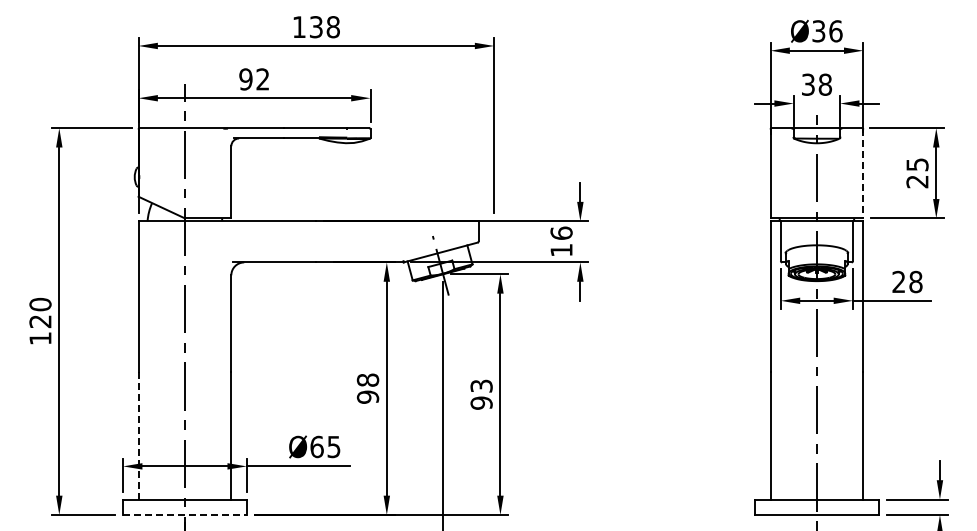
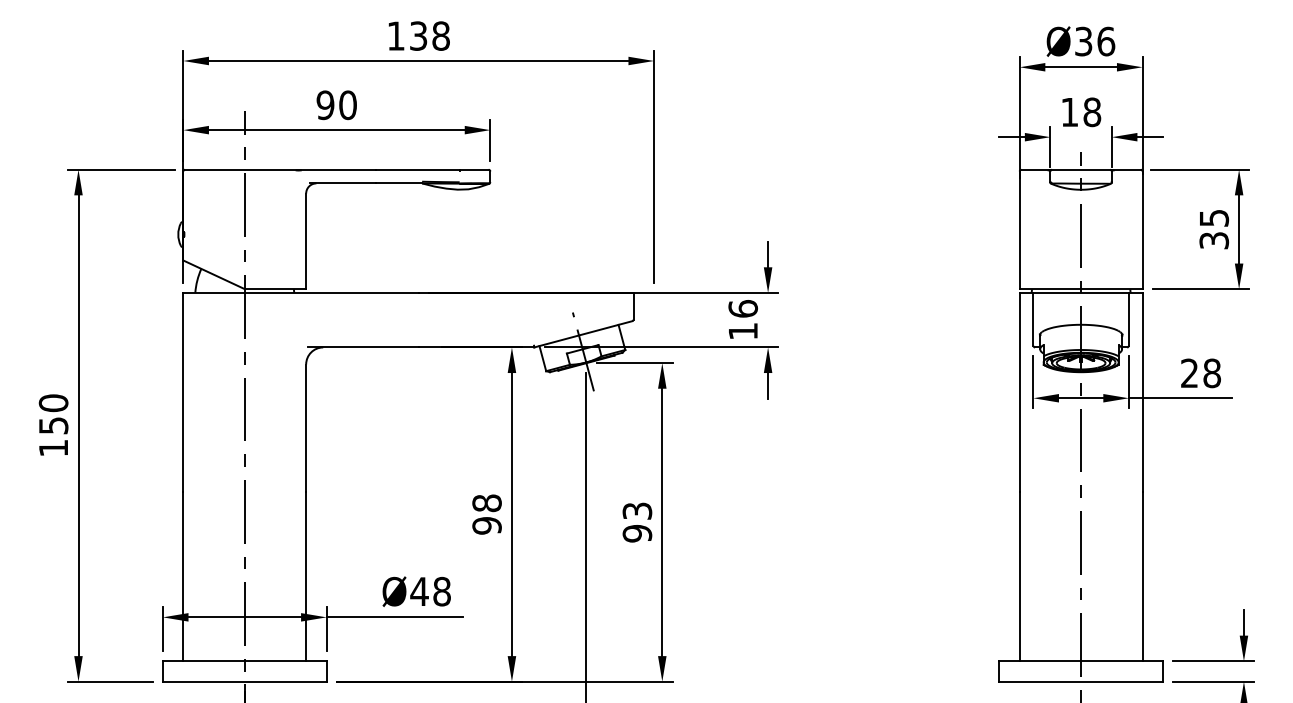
text: (262, 79) -> (347, 105), 92 -> 90
text: (808, 84) -> (1069, 111), 38 -> 18
line: (863, 174) -> (1142, 231), dashed -> solid
text: (917, 181) -> (1214, 240), 25 -> 35
text: (40, 321) -> (53, 425), 120 -> 150
line: (138, 435) -> (183, 576), dashed -> solid
text: (325, 446) -> (430, 591), Ø65 -> Ø48
line: (184, 515) -> (244, 682), dashed -> solid

